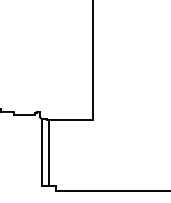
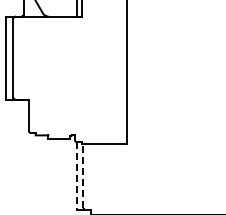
line: (48, 152) -> (83, 175), solid -> dashed
line: (42, 153) -> (77, 176), solid -> dashed

